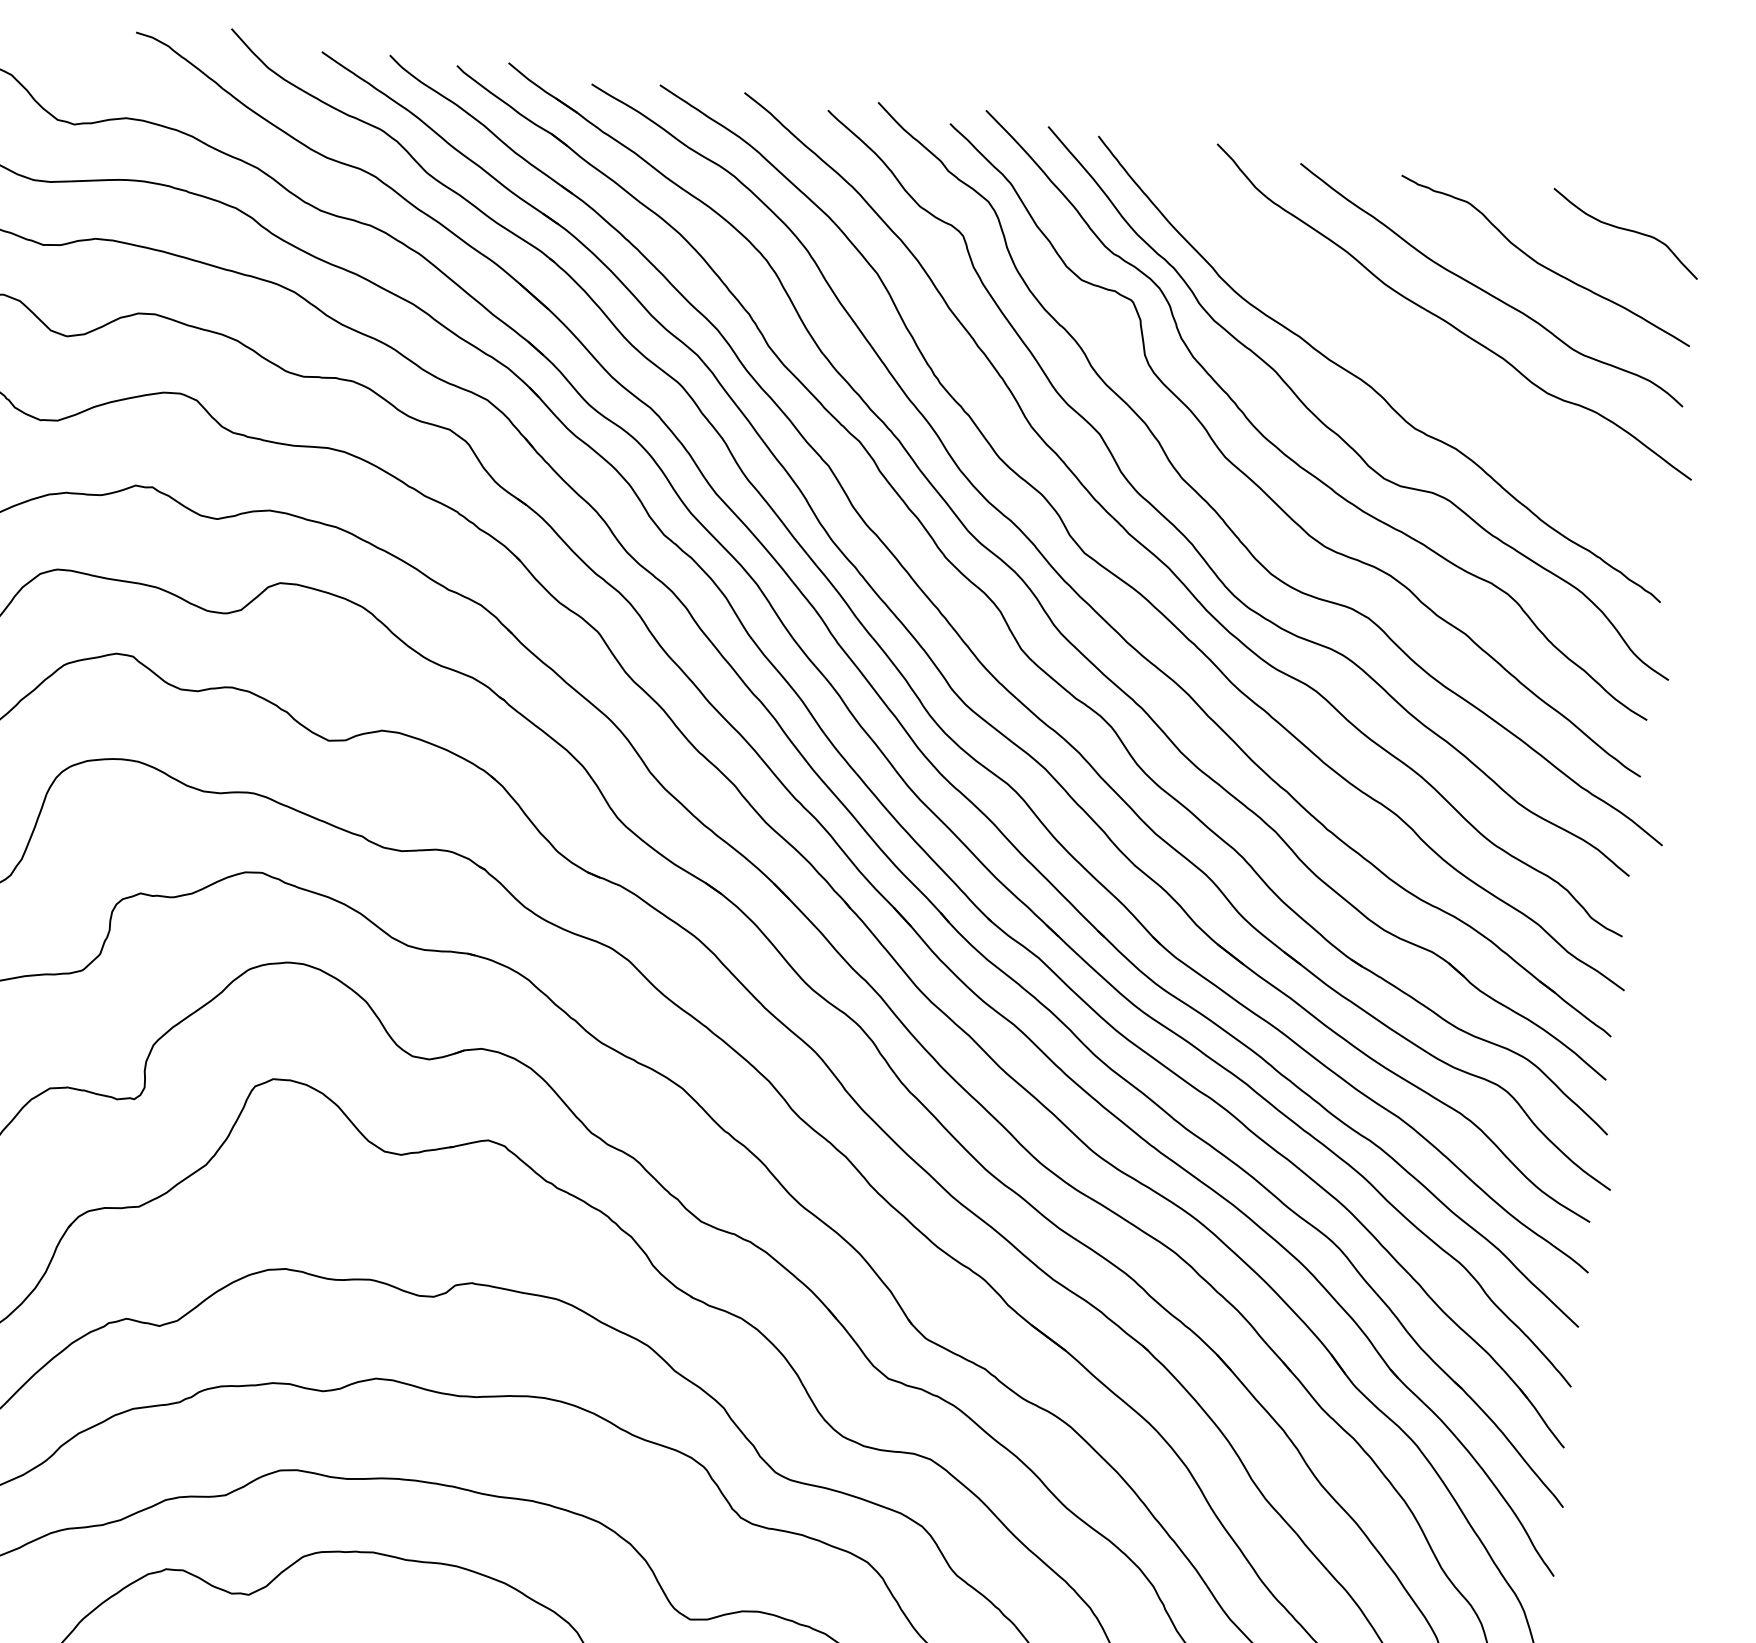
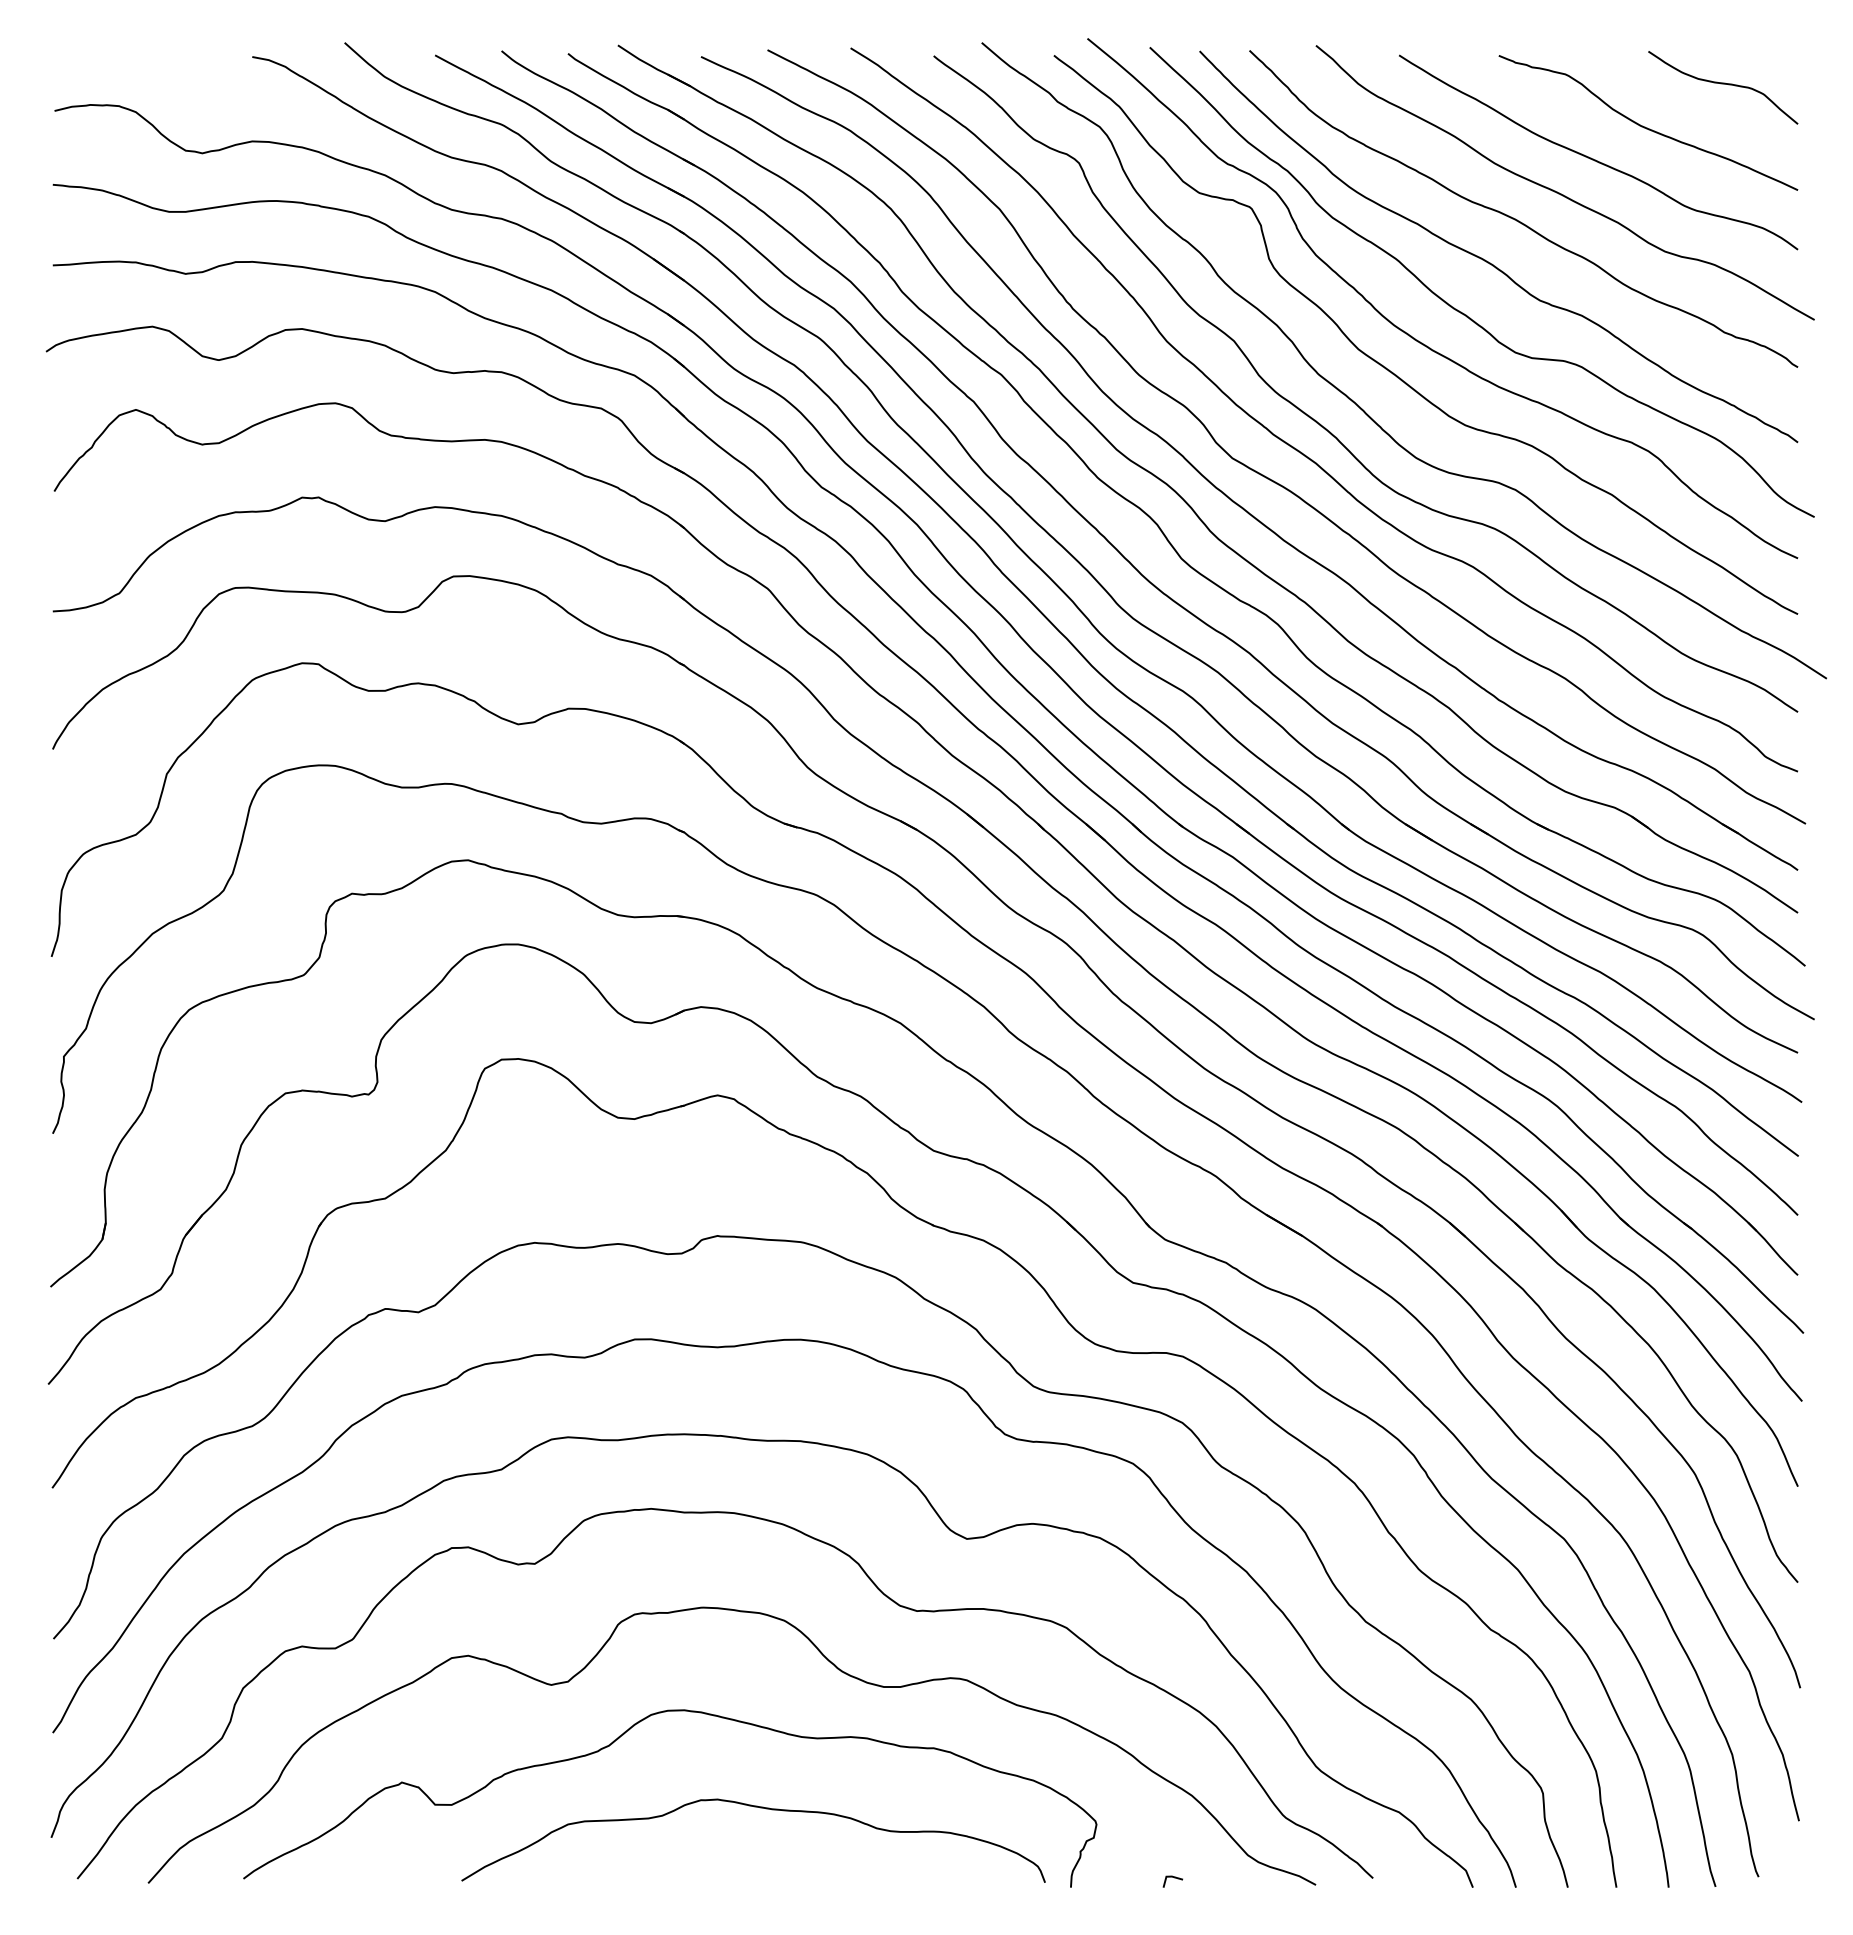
curve: (1401, 343) -> (1517, 219), added

